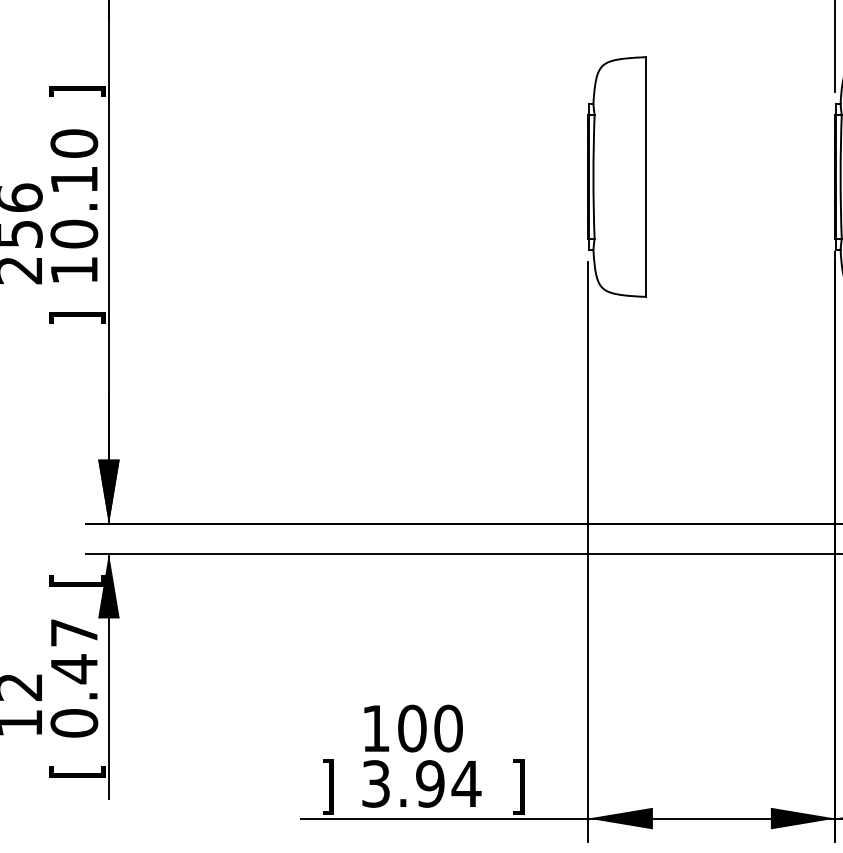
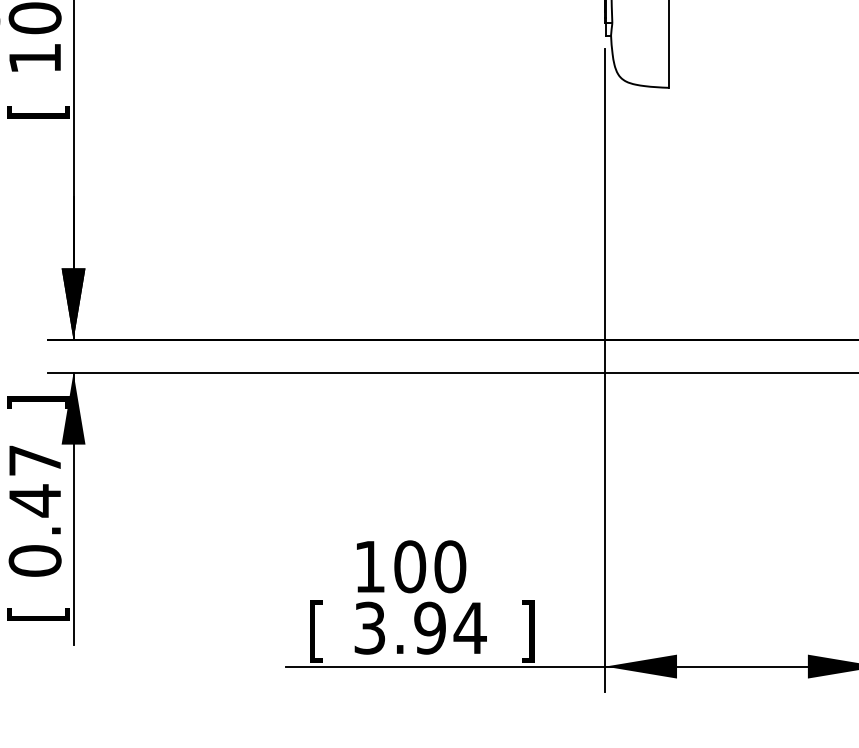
text: (77, 318) -> (38, 111), ] -> [
text: (77, 580) -> (38, 402), [ -> ]
text: (327, 786) -> (316, 631), ] -> [

